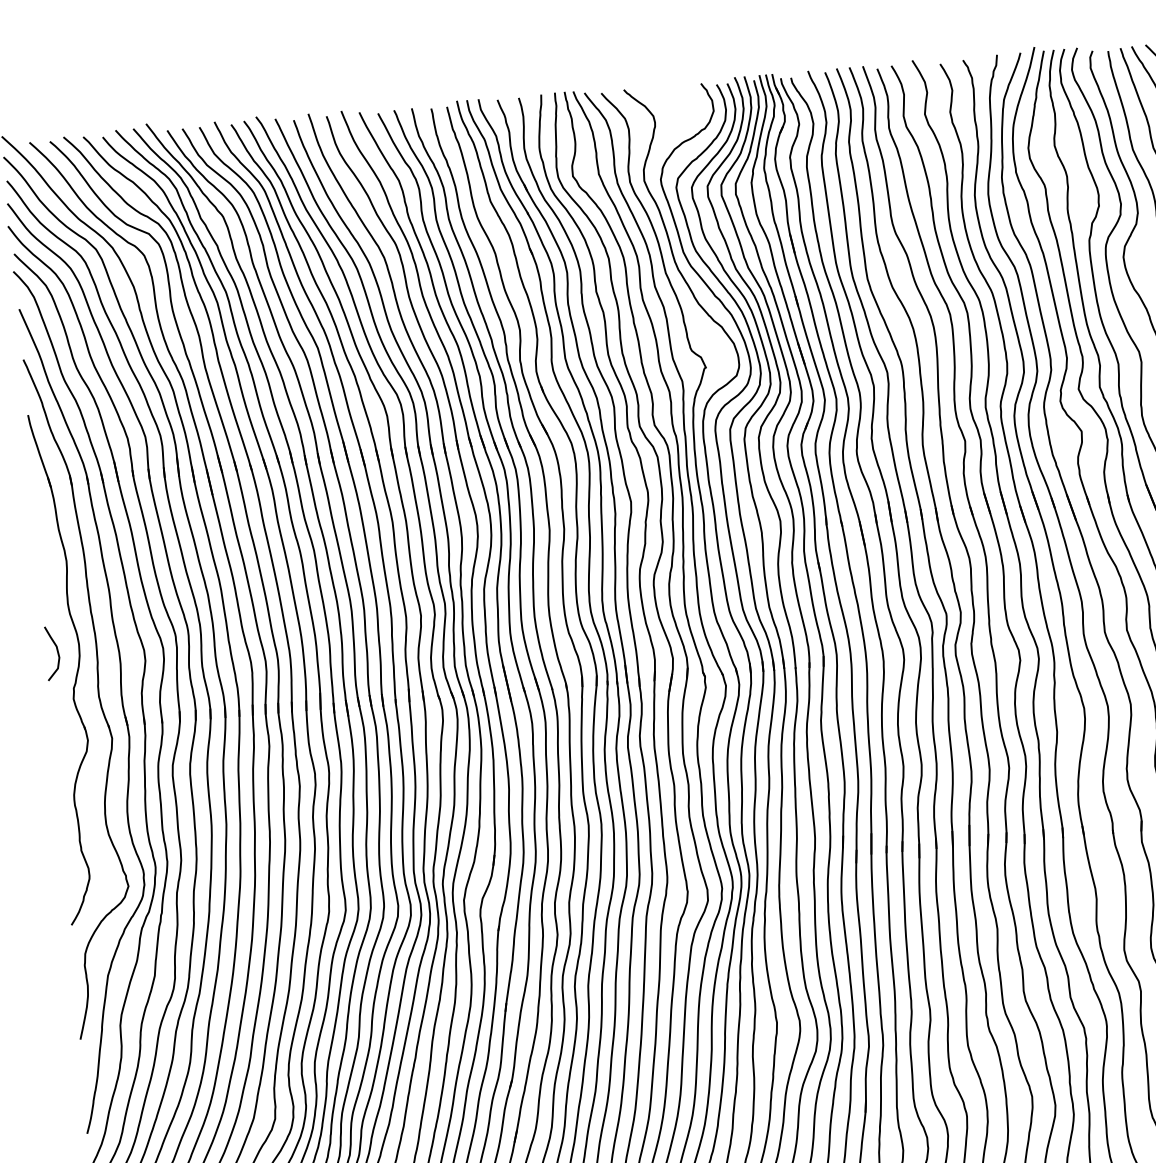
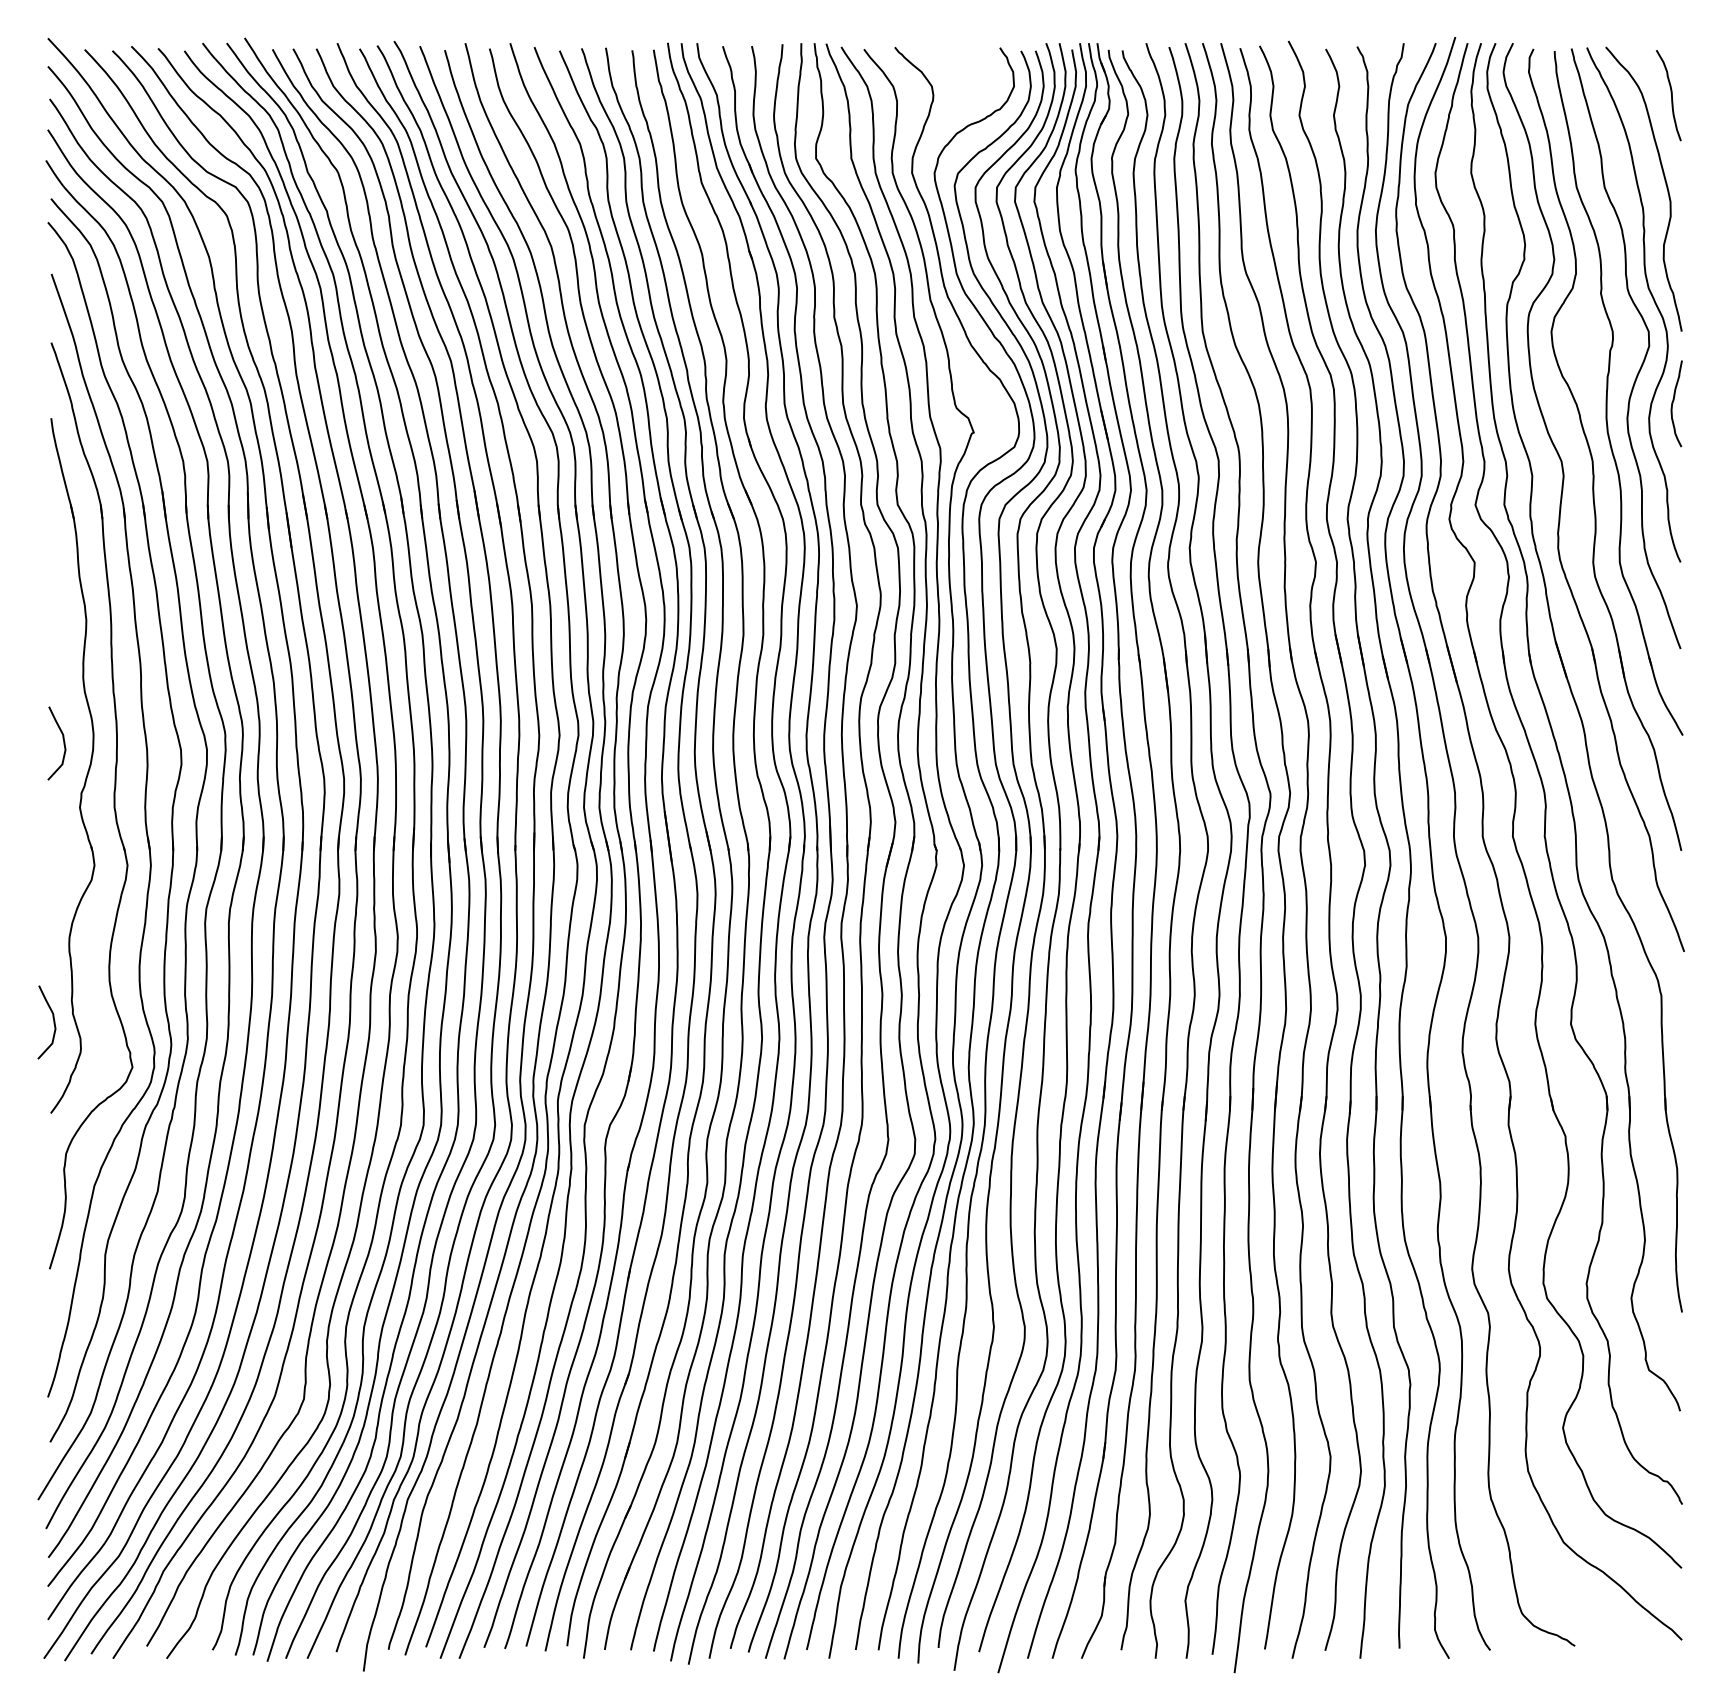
curve: (67, 858) -> (53, 1022), added

